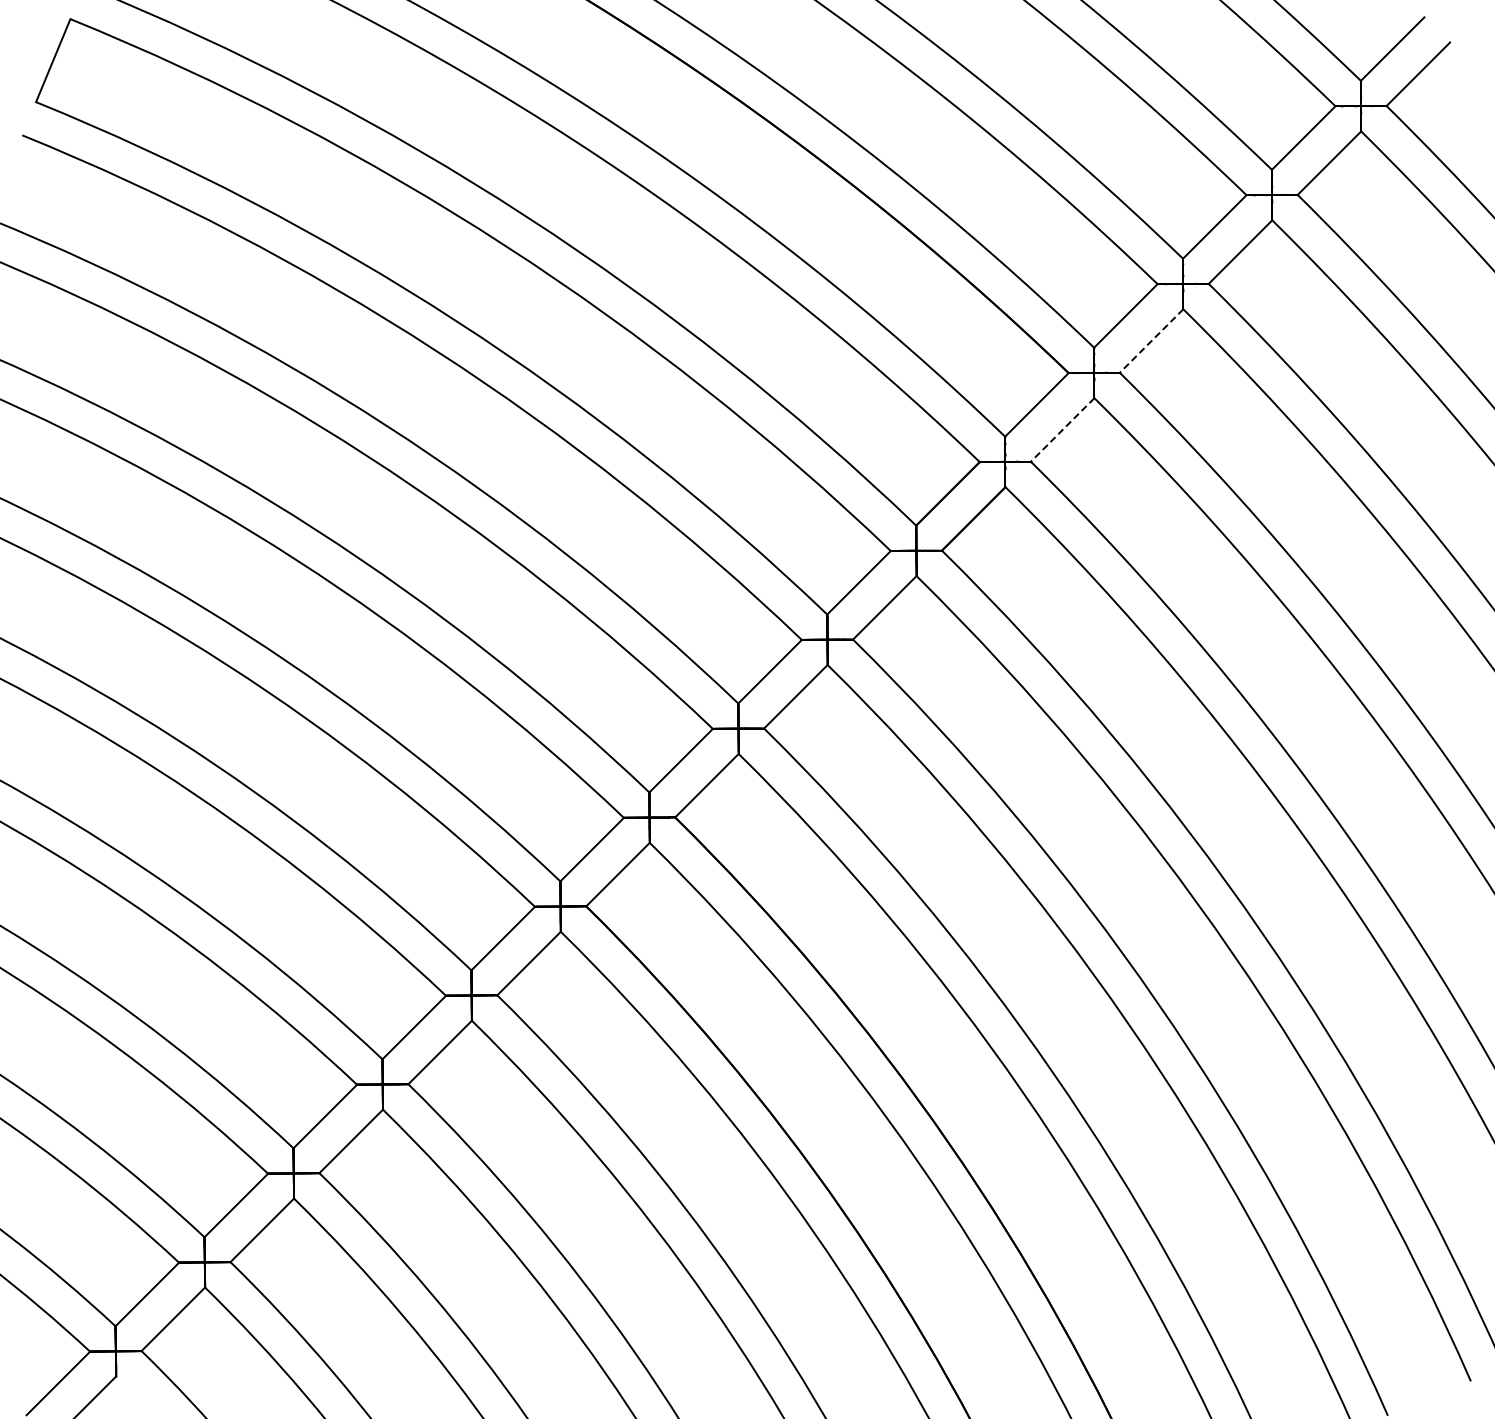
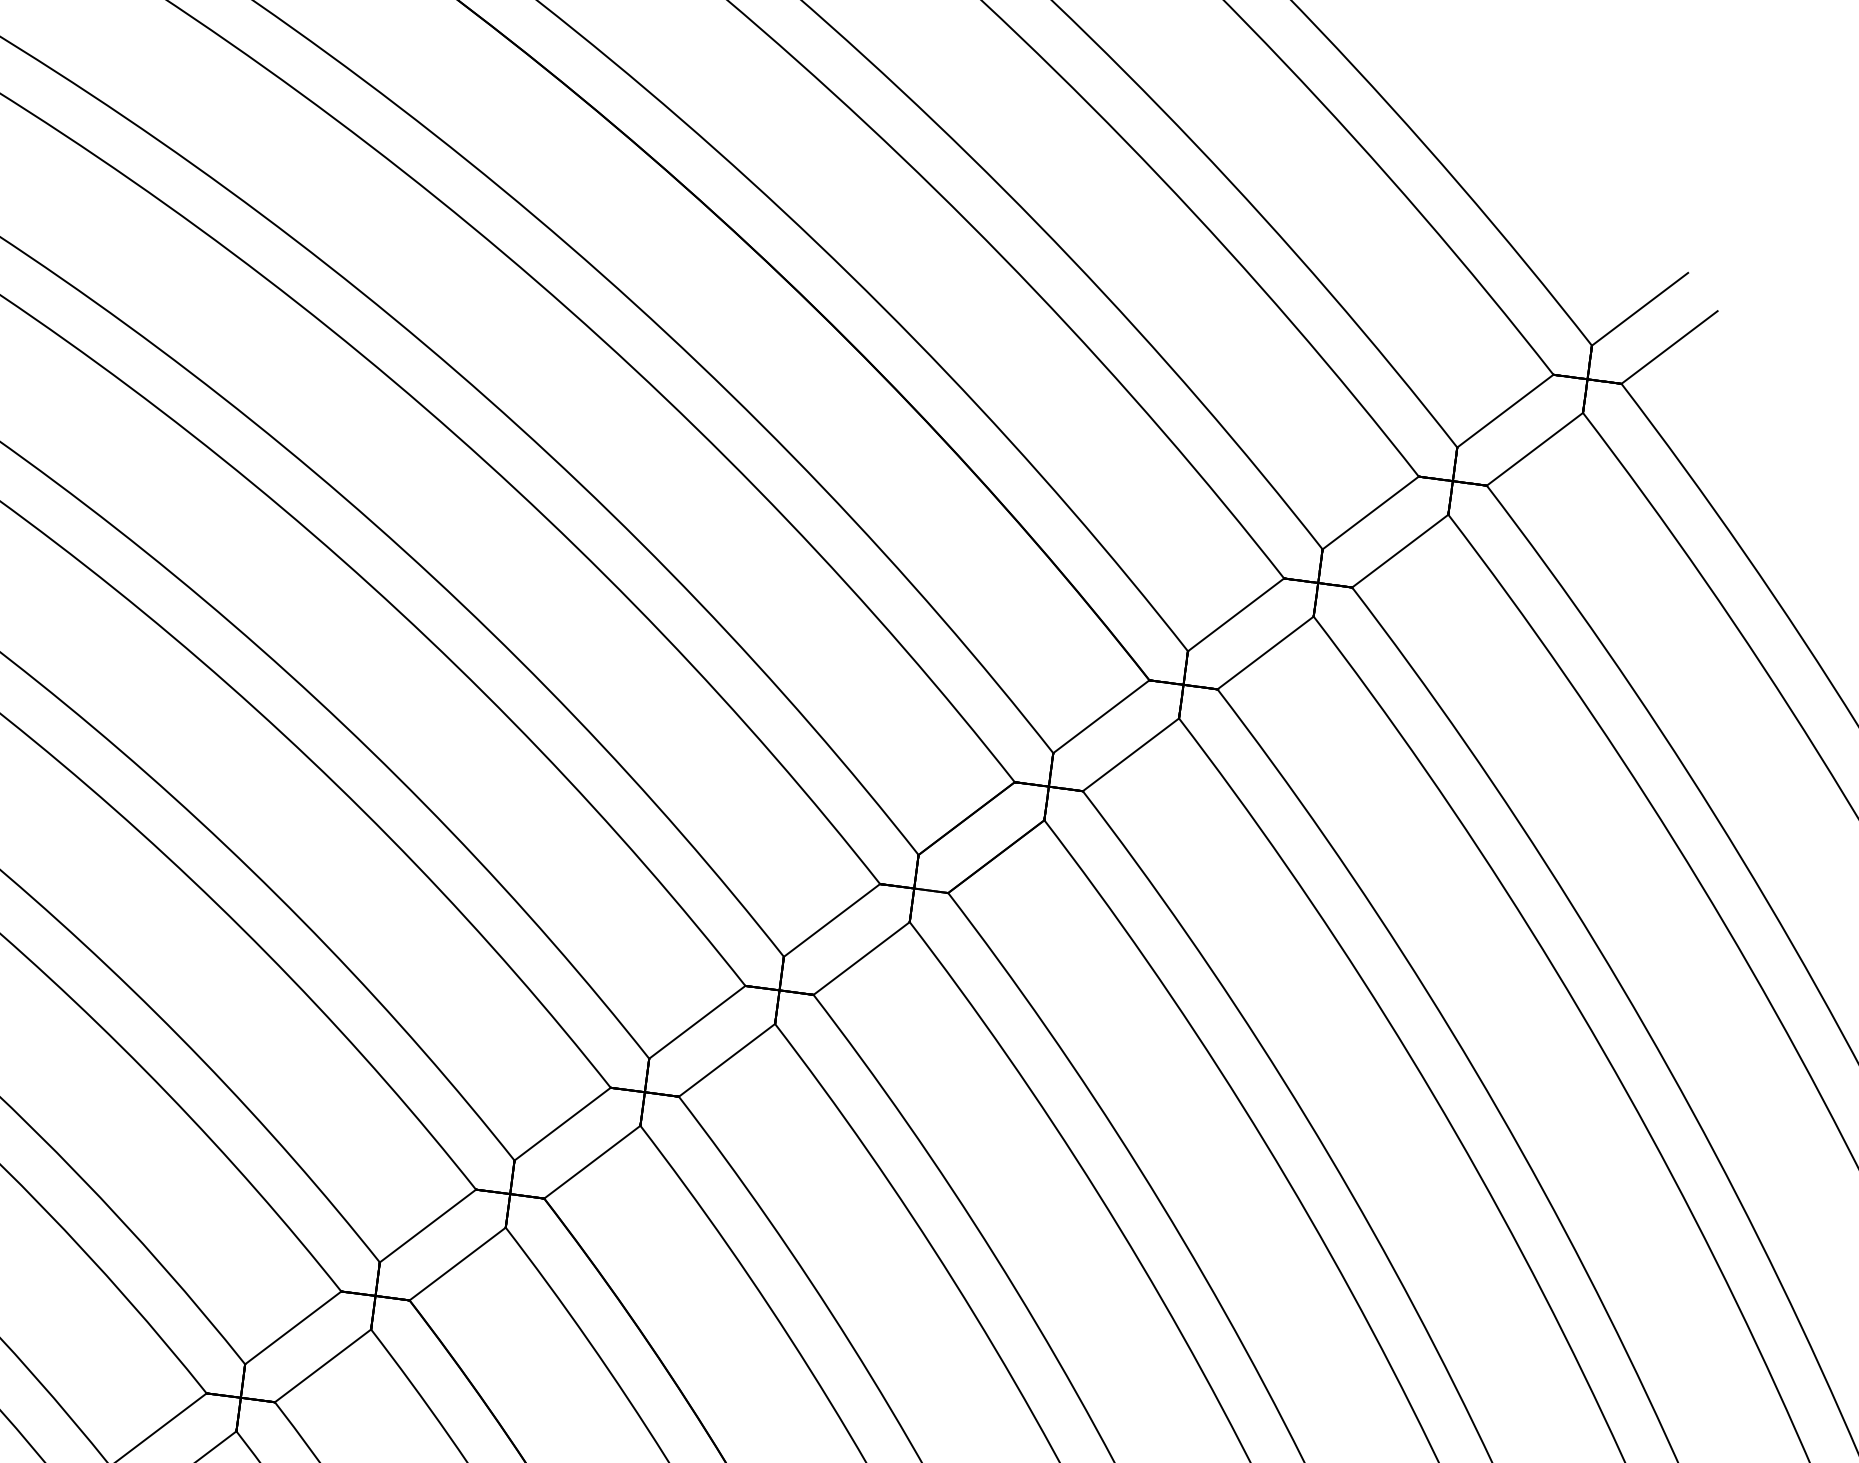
line: (1151, 341) -> (1265, 653), dashed -> solid
line: (1062, 430) -> (1130, 755), dashed -> solid

